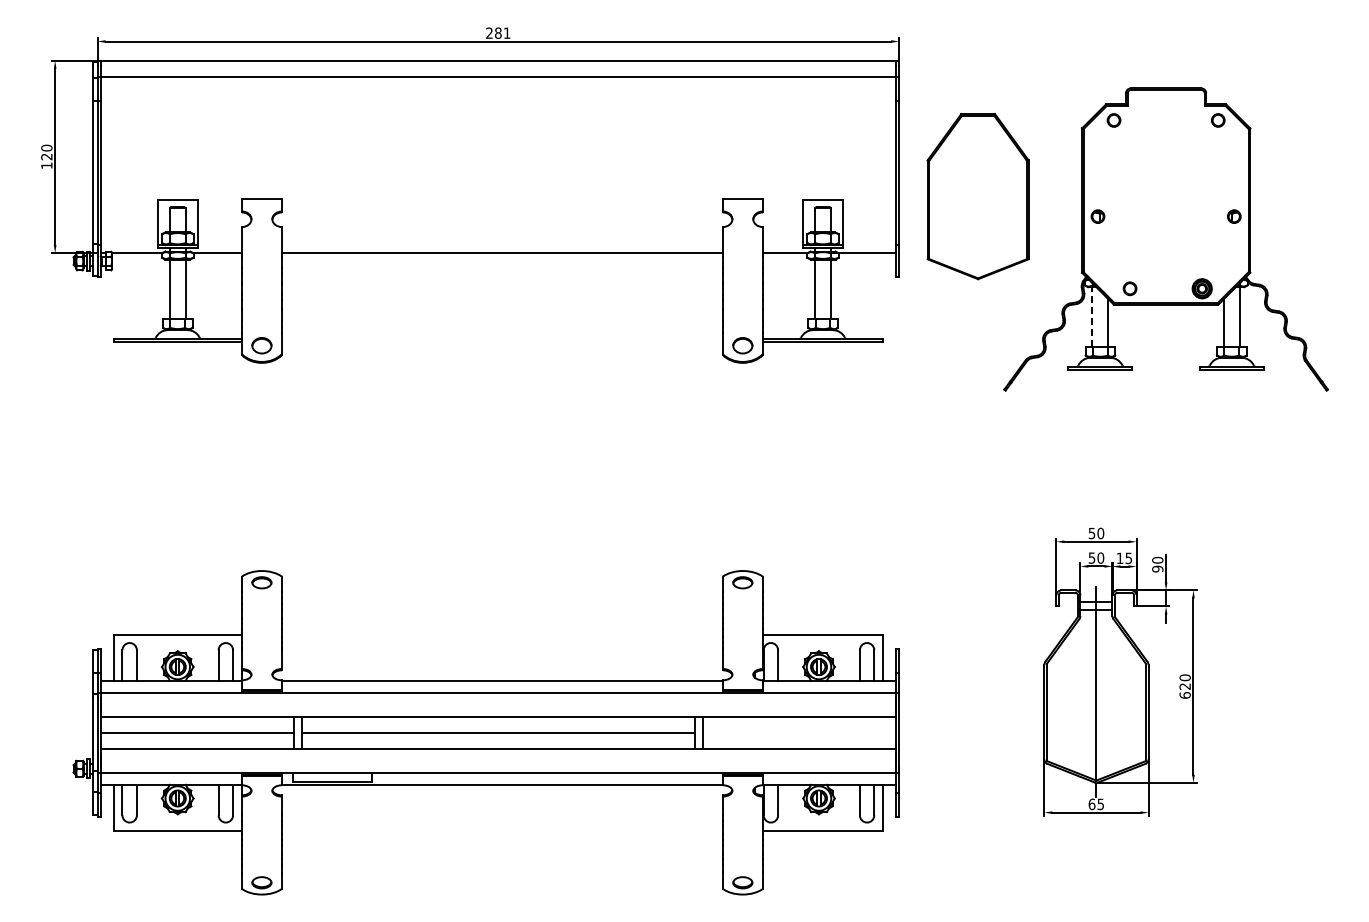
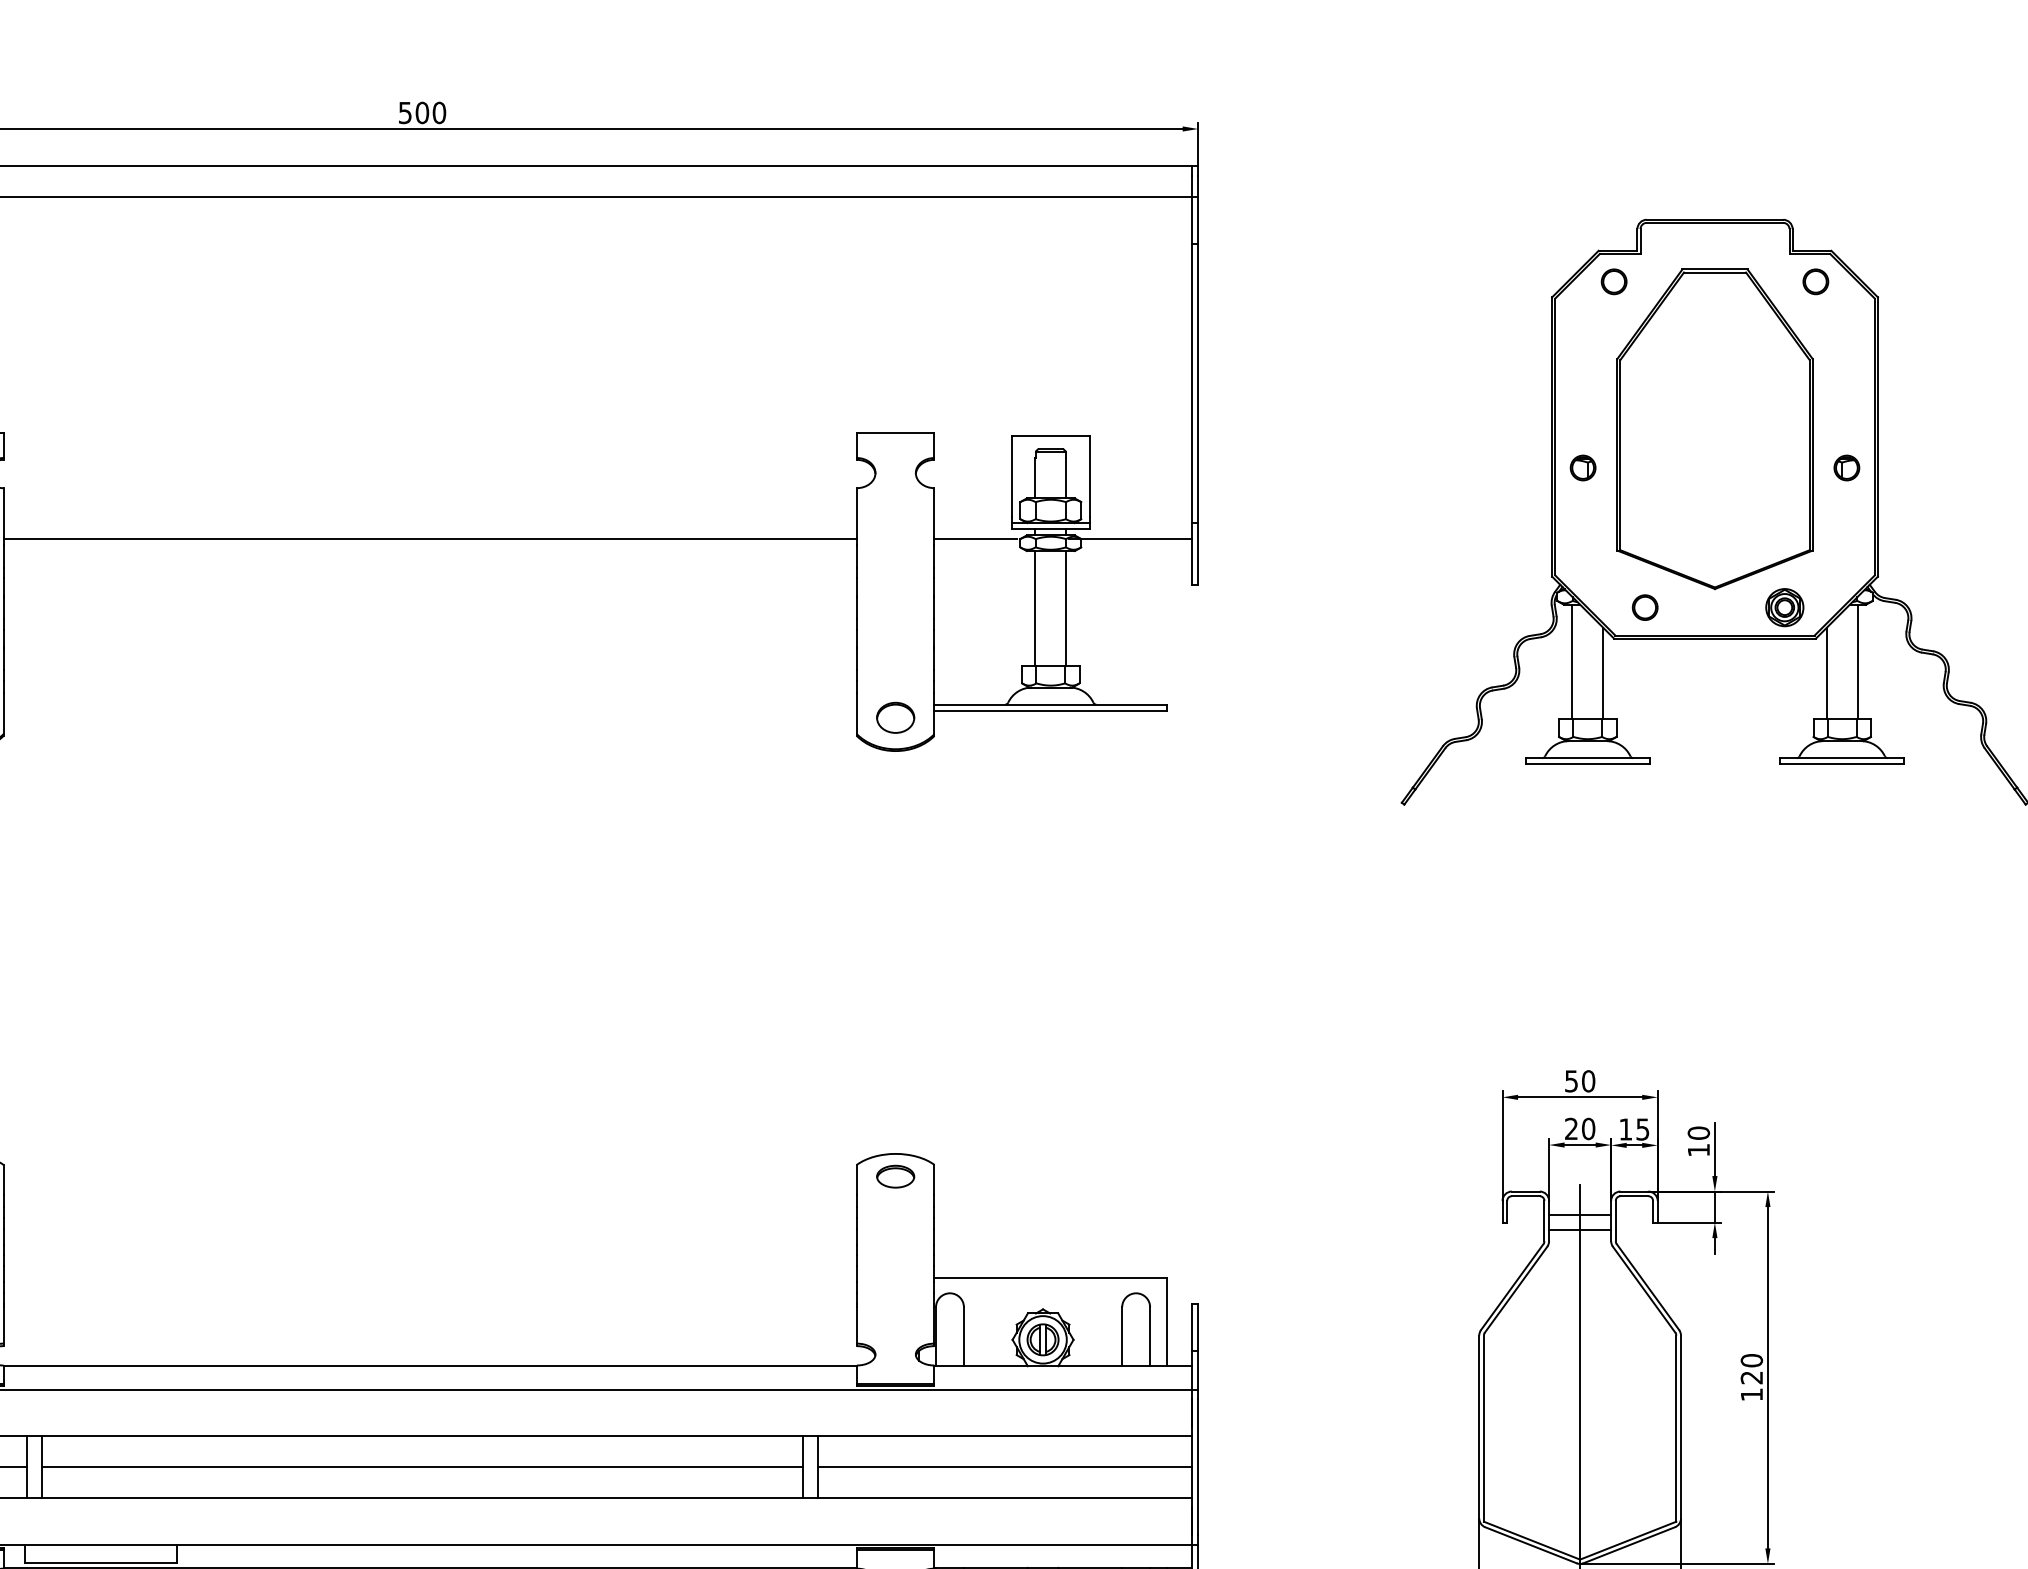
text: (498, 32) -> (422, 111), 281 -> 500
part: (977, 196) -> (1713, 428), moved
line: (1092, 316) -> (1572, 661), dashed -> solid
text: (1091, 557) -> (1570, 1127), 50 -> 20
text: (1157, 568) -> (1698, 1149), 90 -> 10
text: (1184, 695) -> (1750, 1394), 620 -> 120
line: (798, 732) -> (1003, 1466), added

